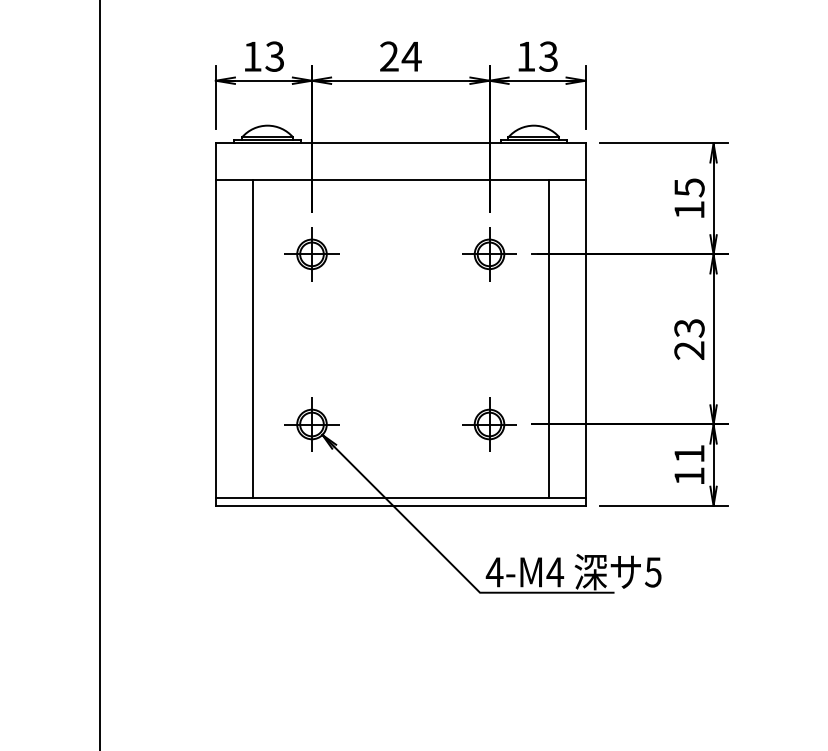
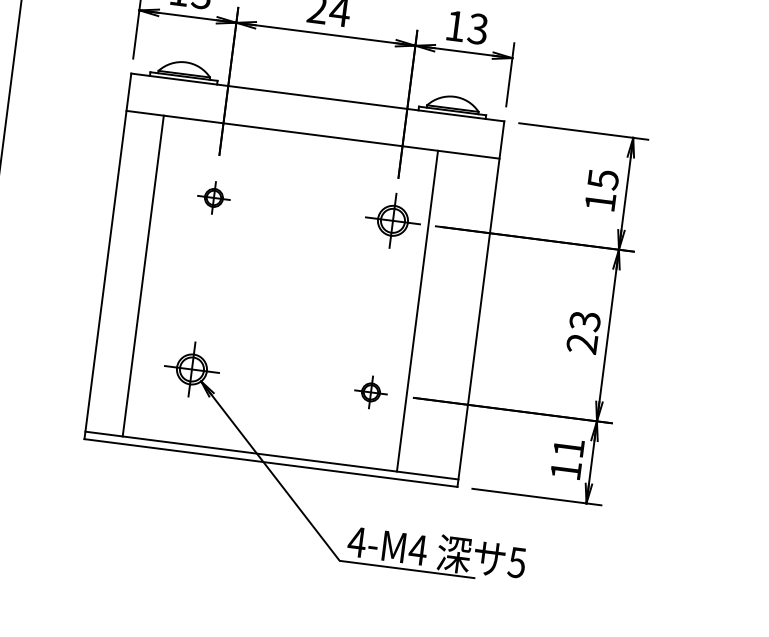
part: (311, 254) -> (213, 197), size x0.6
line: (548, 339) -> (417, 311), moved
part: (489, 424) -> (370, 392), size x0.6

